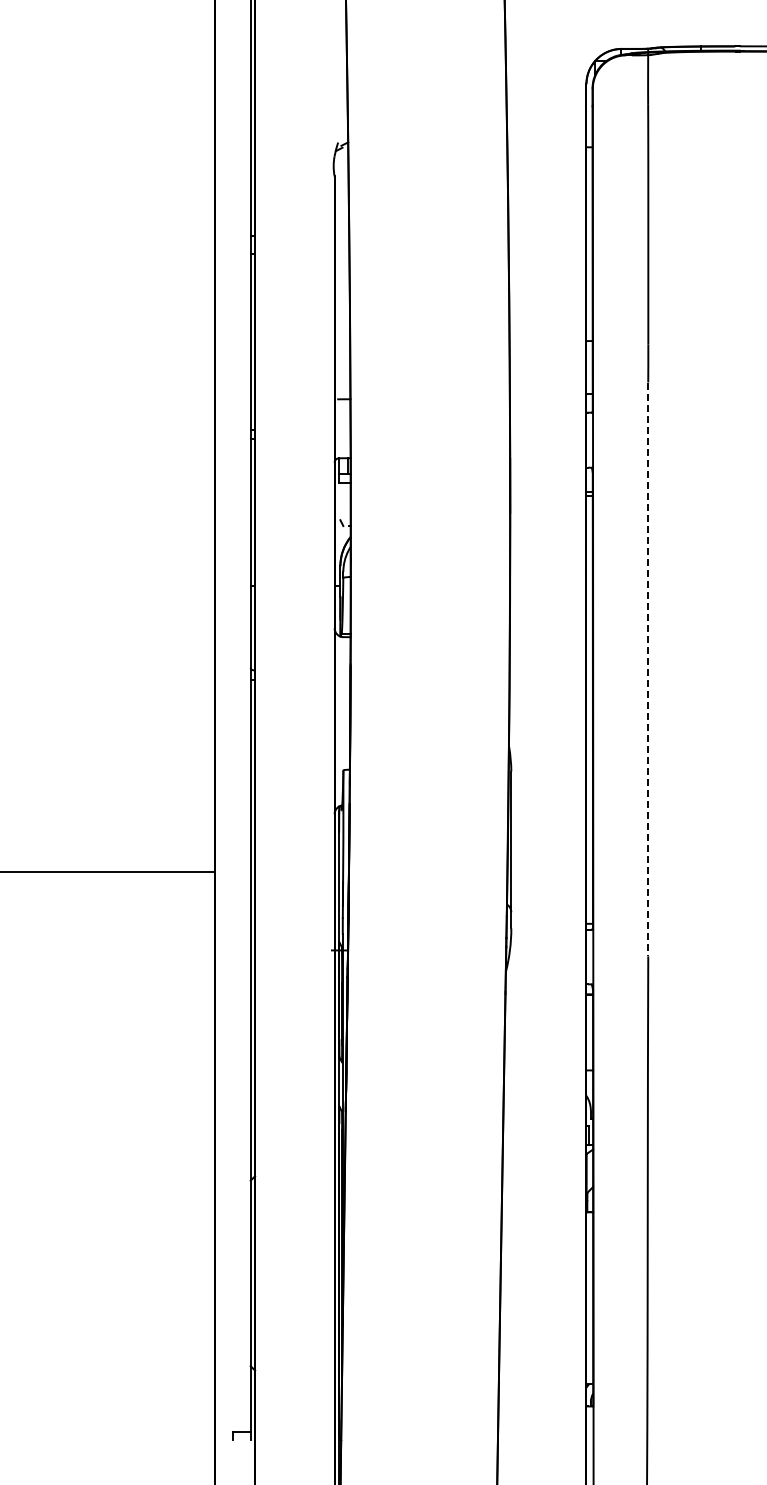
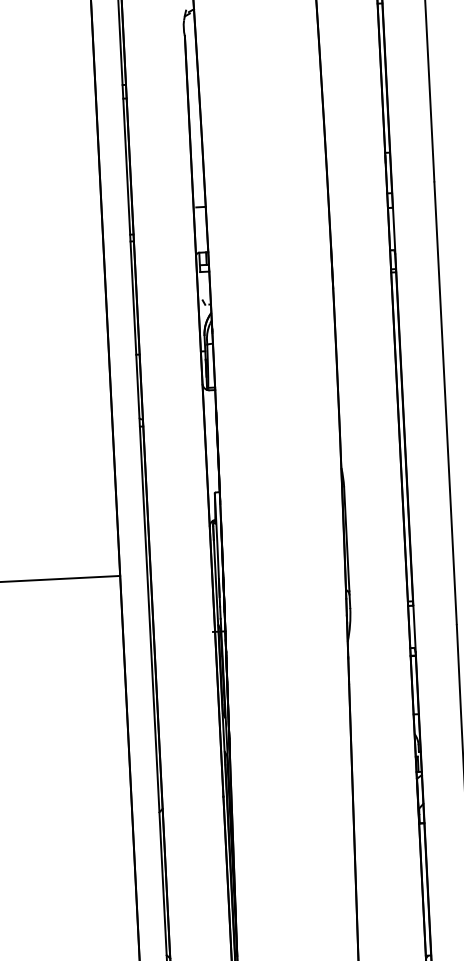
line: (648, 669) -> (445, 403), dashed -> solid

